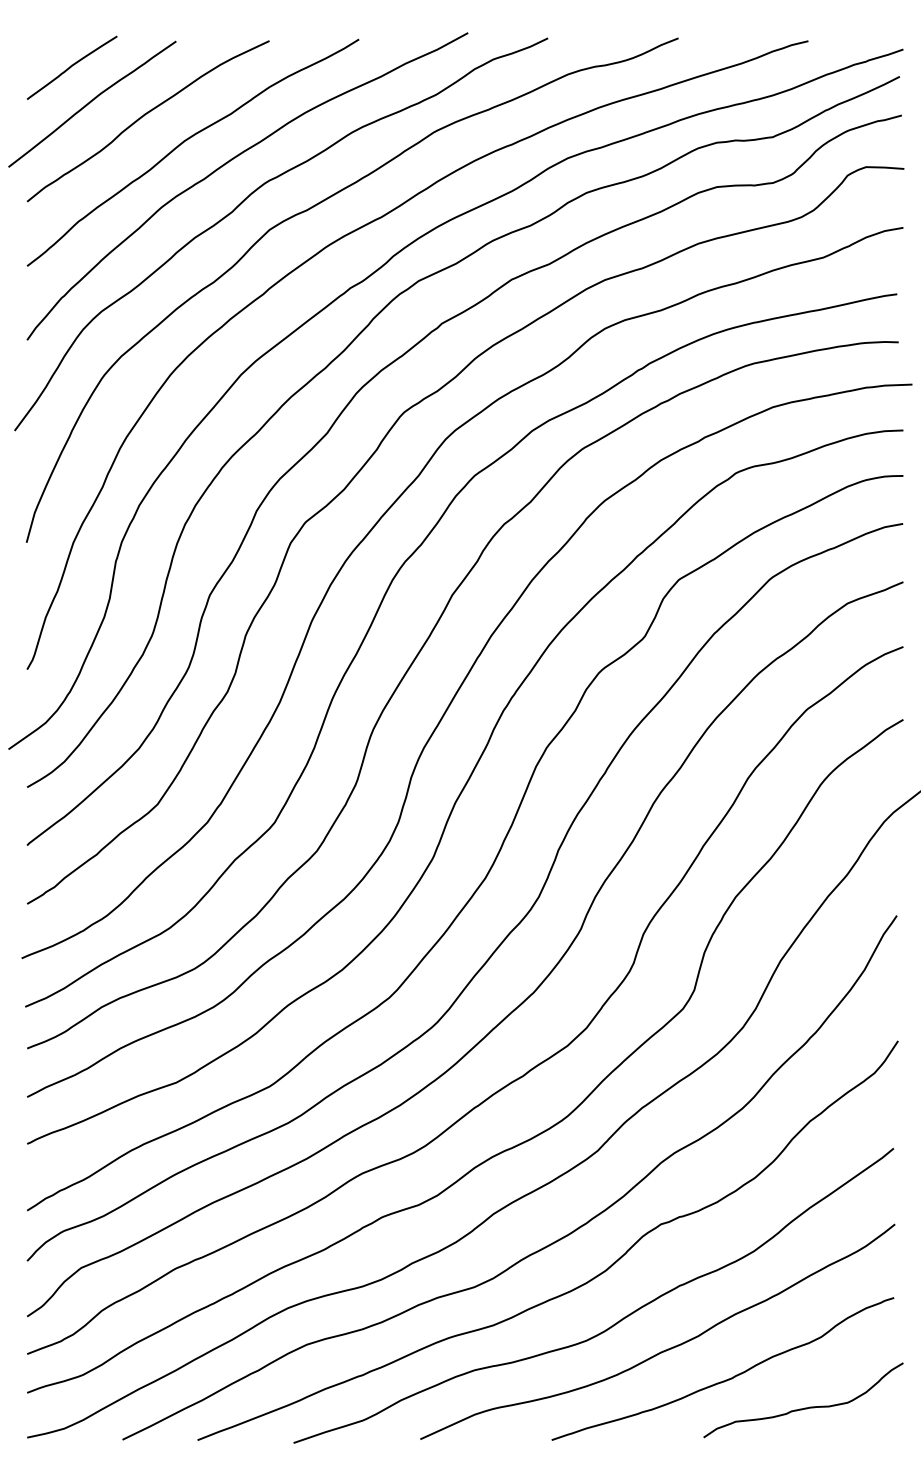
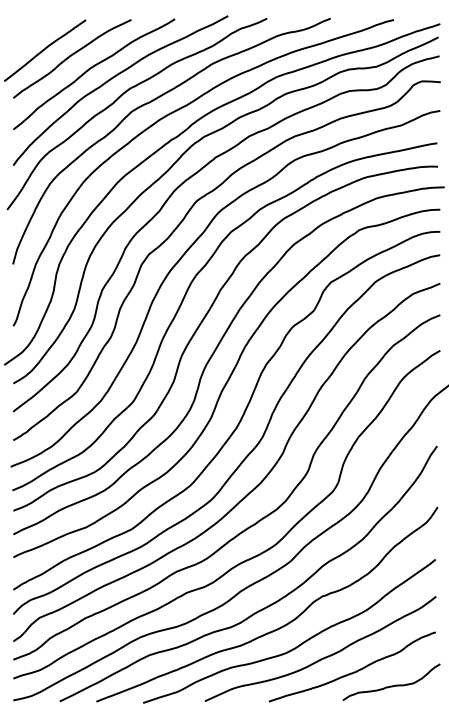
curve: (72, 66) -> (35, 32), removed

